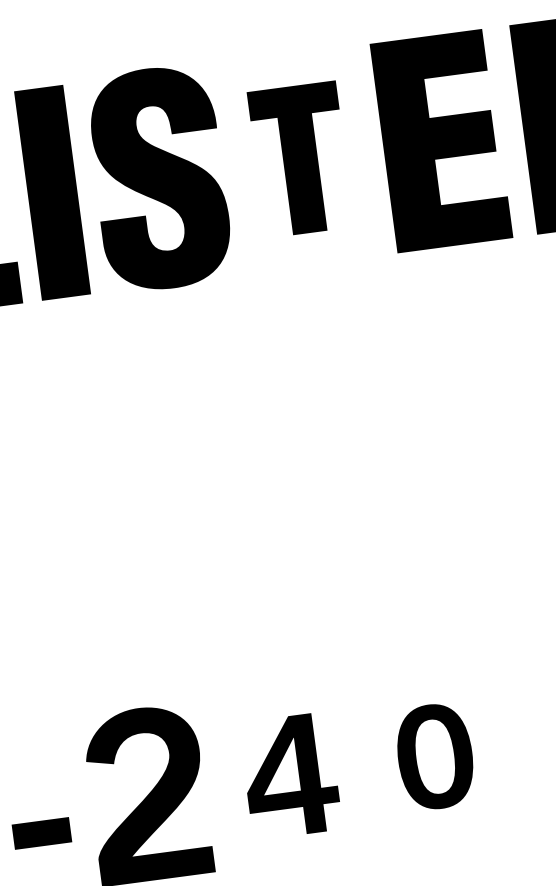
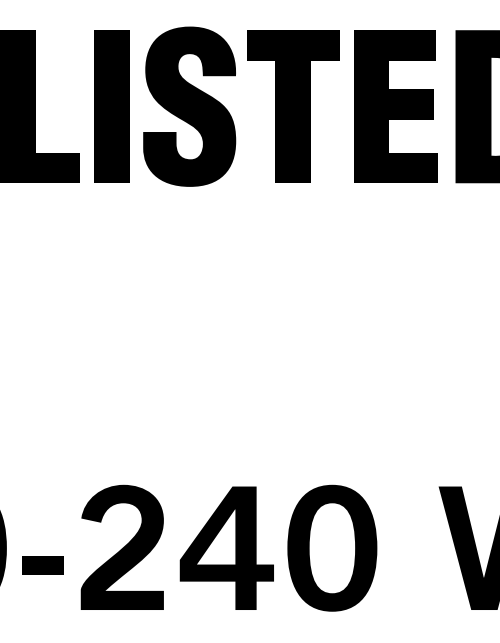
part: (301, 159) -> (293, 106), size x1.43
part: (435, 755) -> (332, 547), size x1.67
part: (290, 775) -> (226, 547), size x1.43

